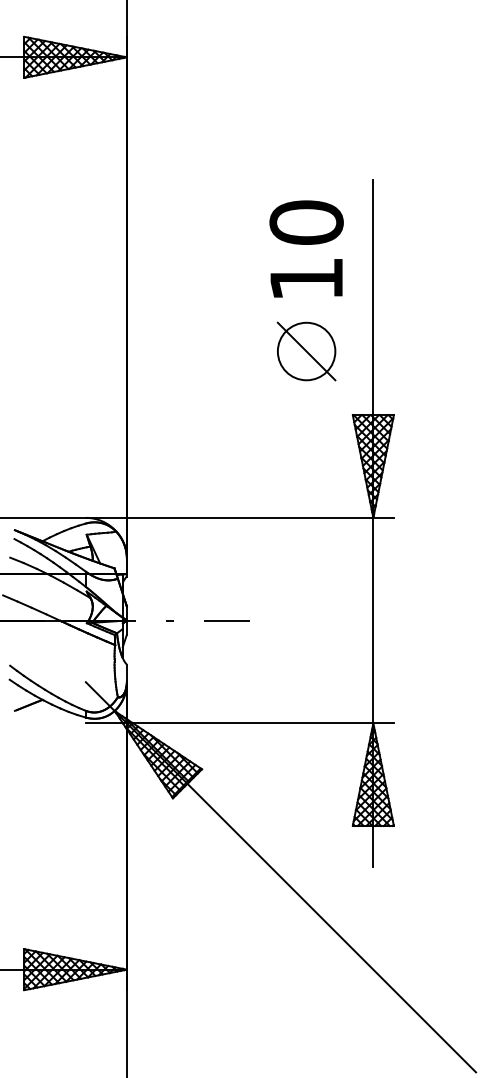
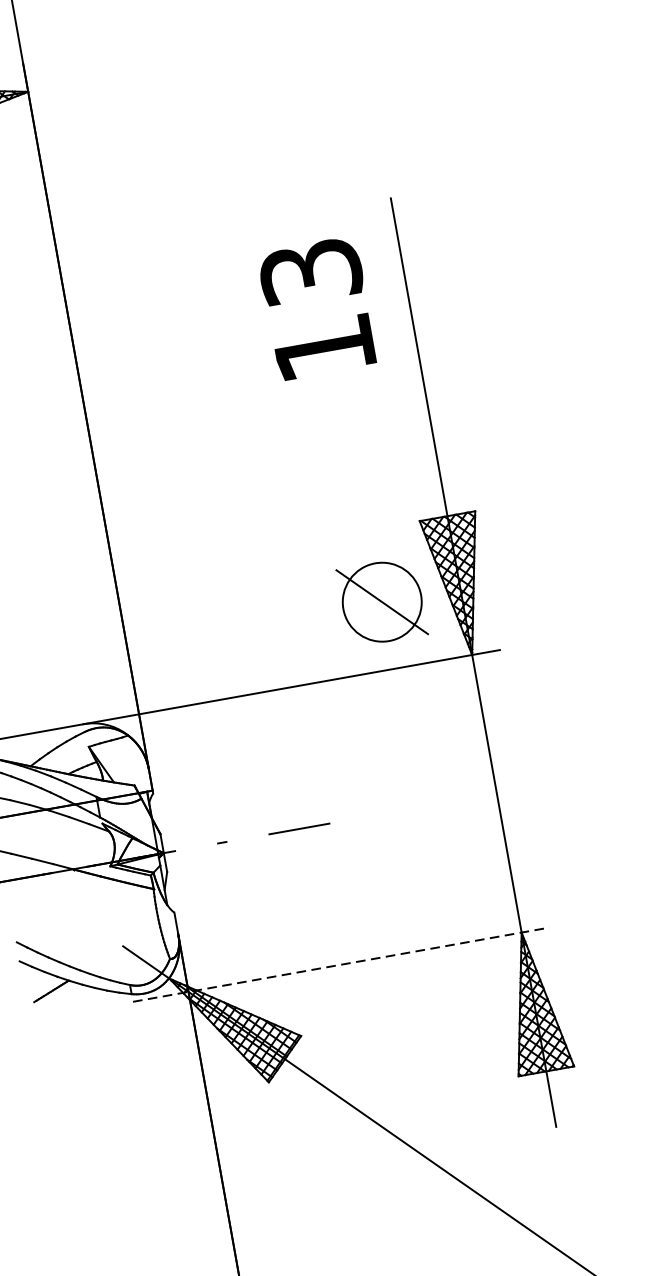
text: (306, 222) -> (310, 271), 10 -> 13
part: (306, 351) -> (382, 602), moved
line: (240, 723) -> (342, 964), solid -> dashed

